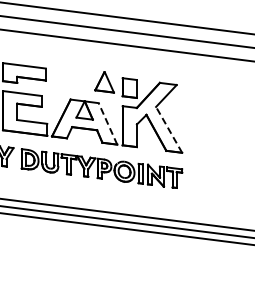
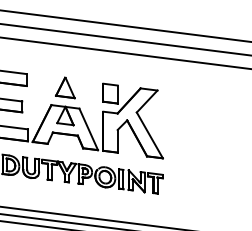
part: (104, 82) -> (65, 88), moved
line: (107, 123) -> (88, 129), dashed -> solid
line: (168, 129) -> (149, 135), dashed -> solid

